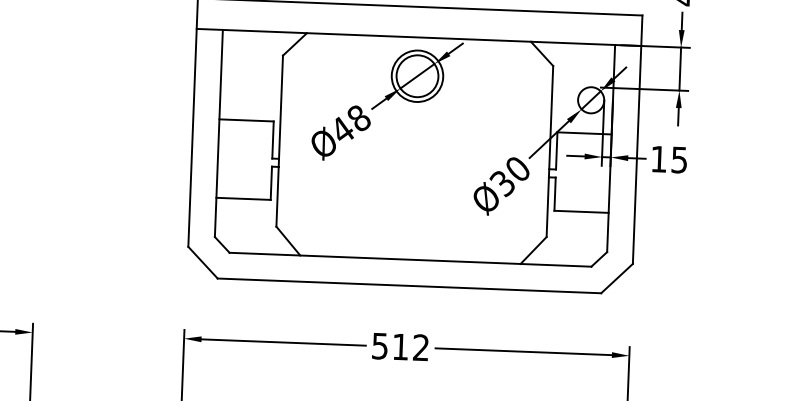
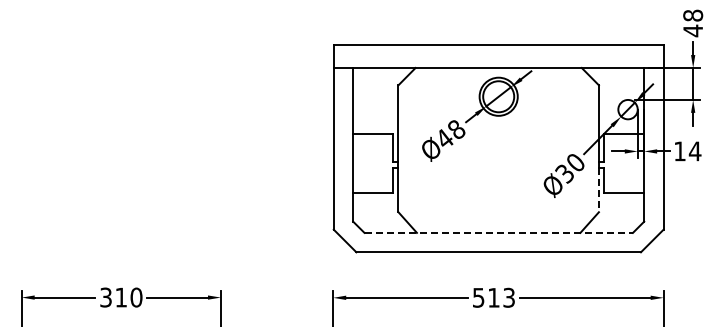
text: (678, 160) -> (694, 151), 15 -> 14
line: (547, 207) -> (598, 190), solid -> dashed
line: (411, 259) -> (499, 232), solid -> dashed
text: (420, 347) -> (508, 297), 512 -> 513

